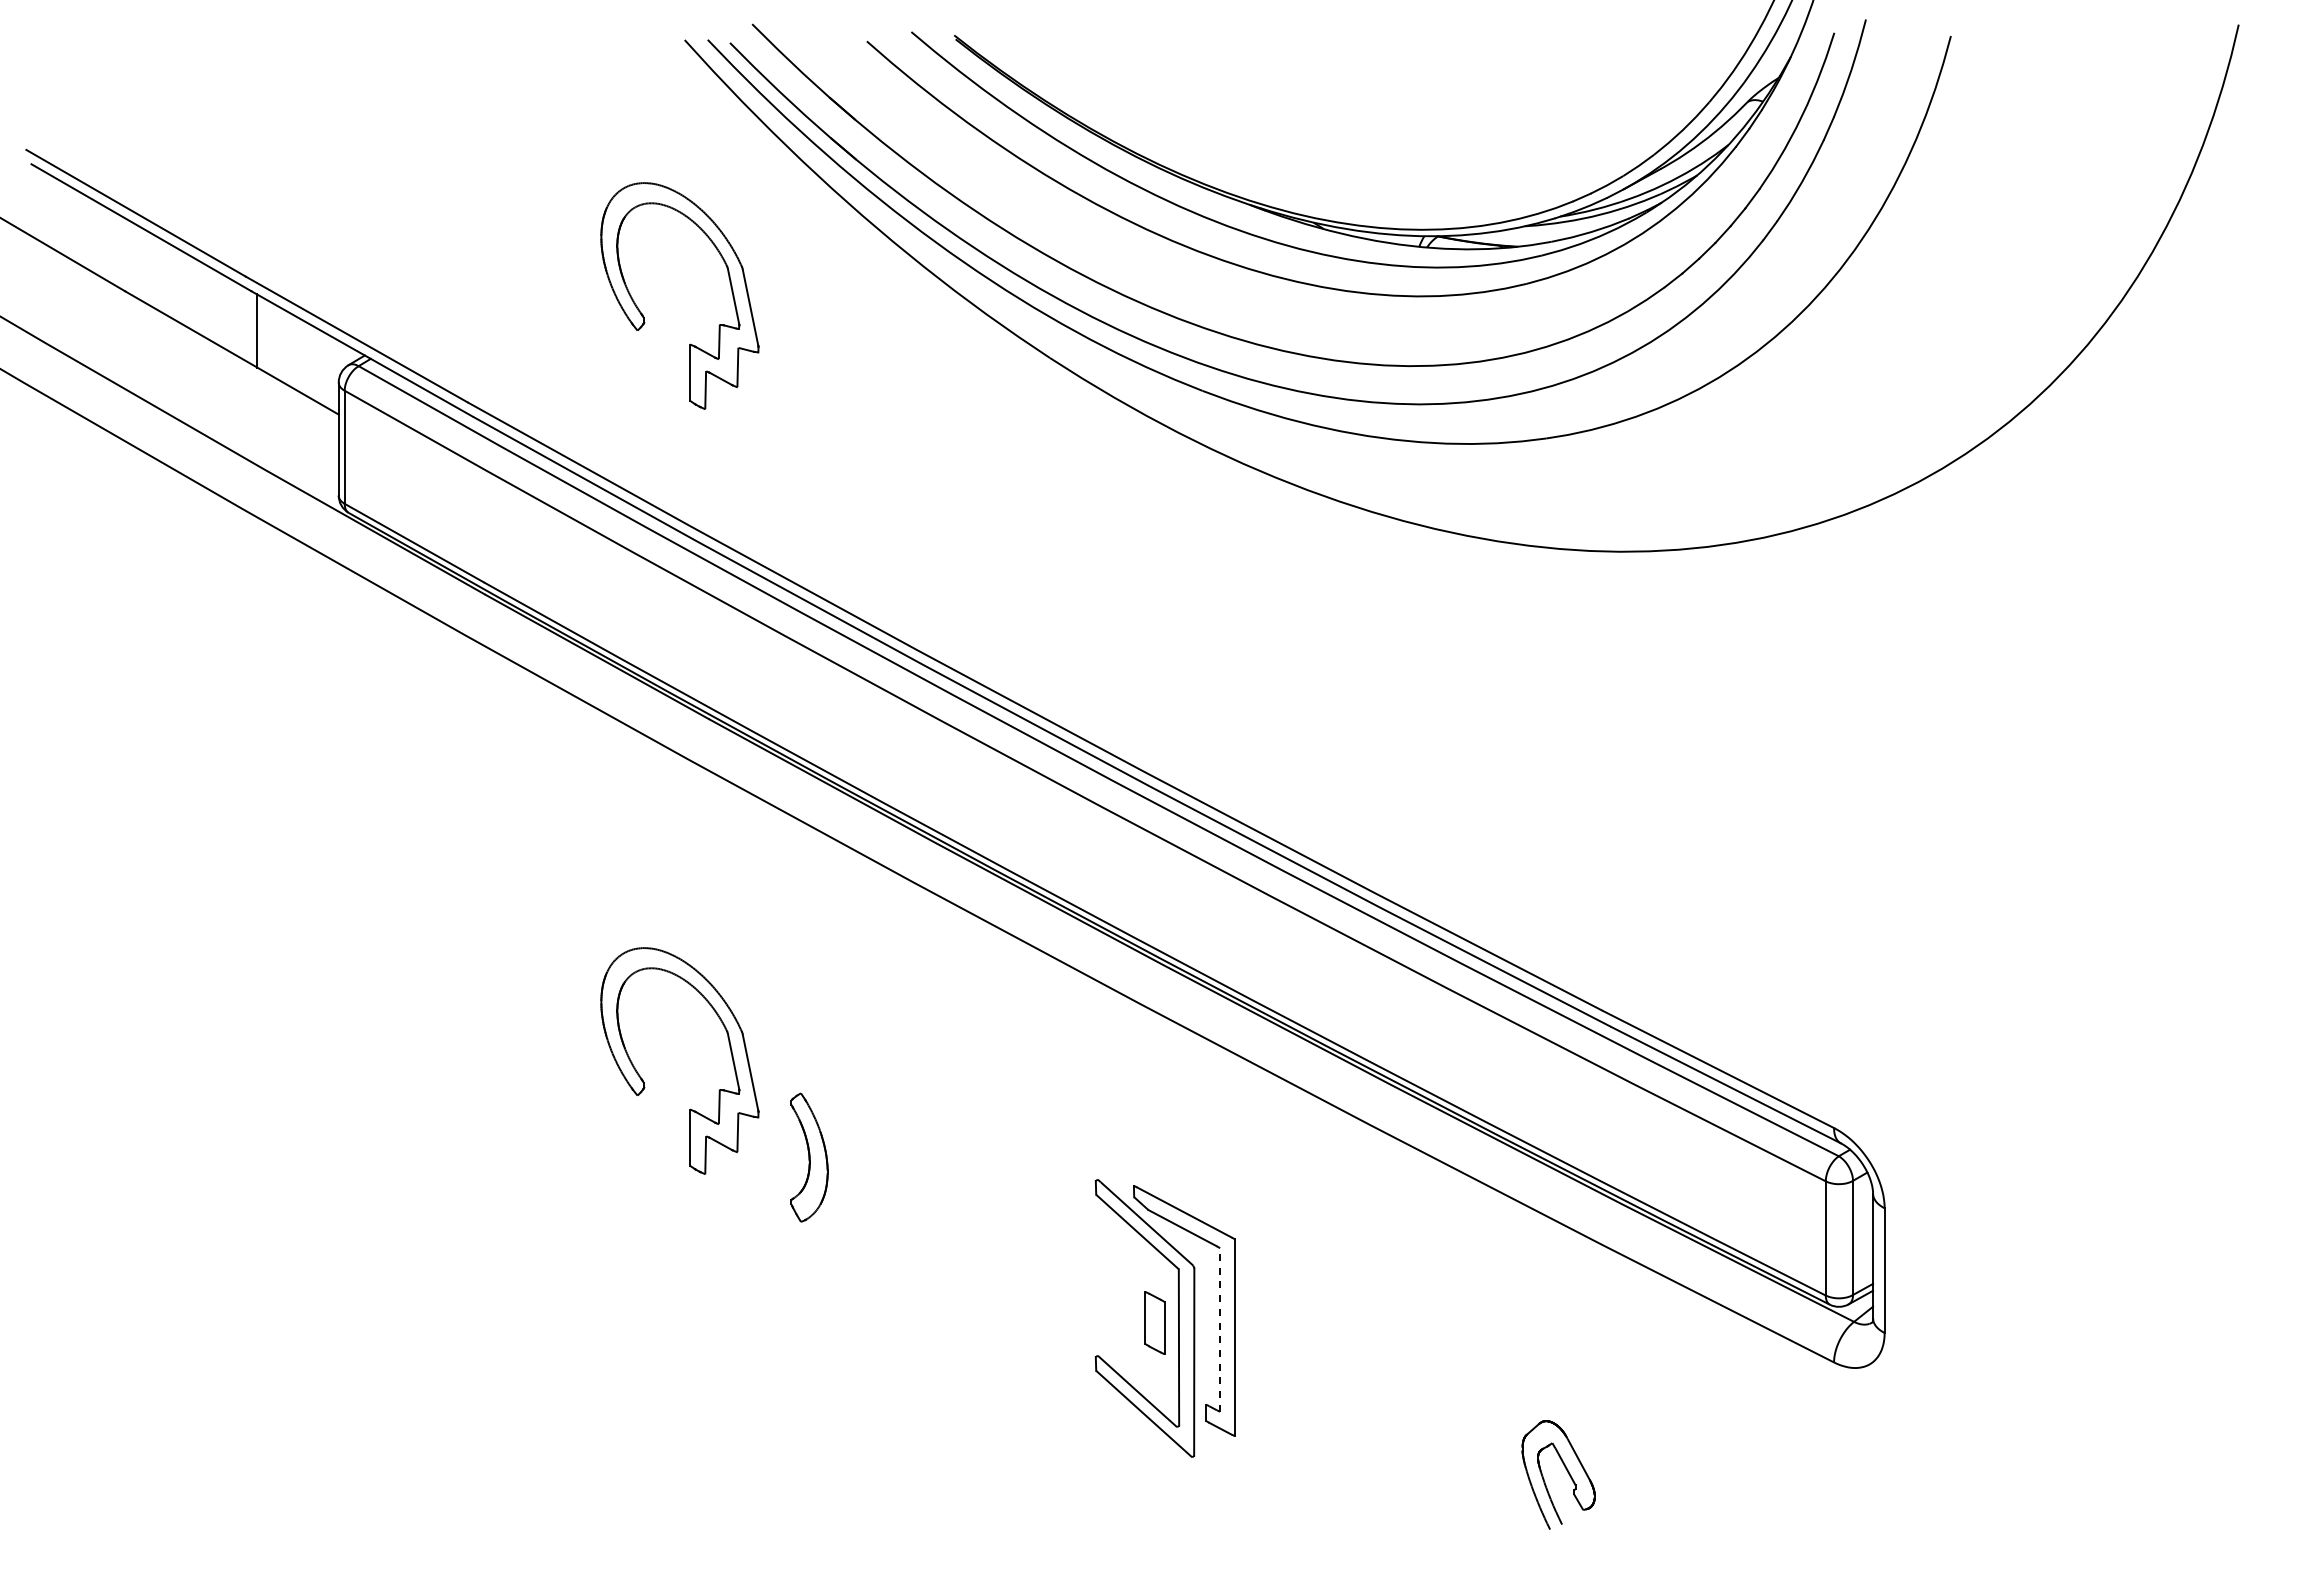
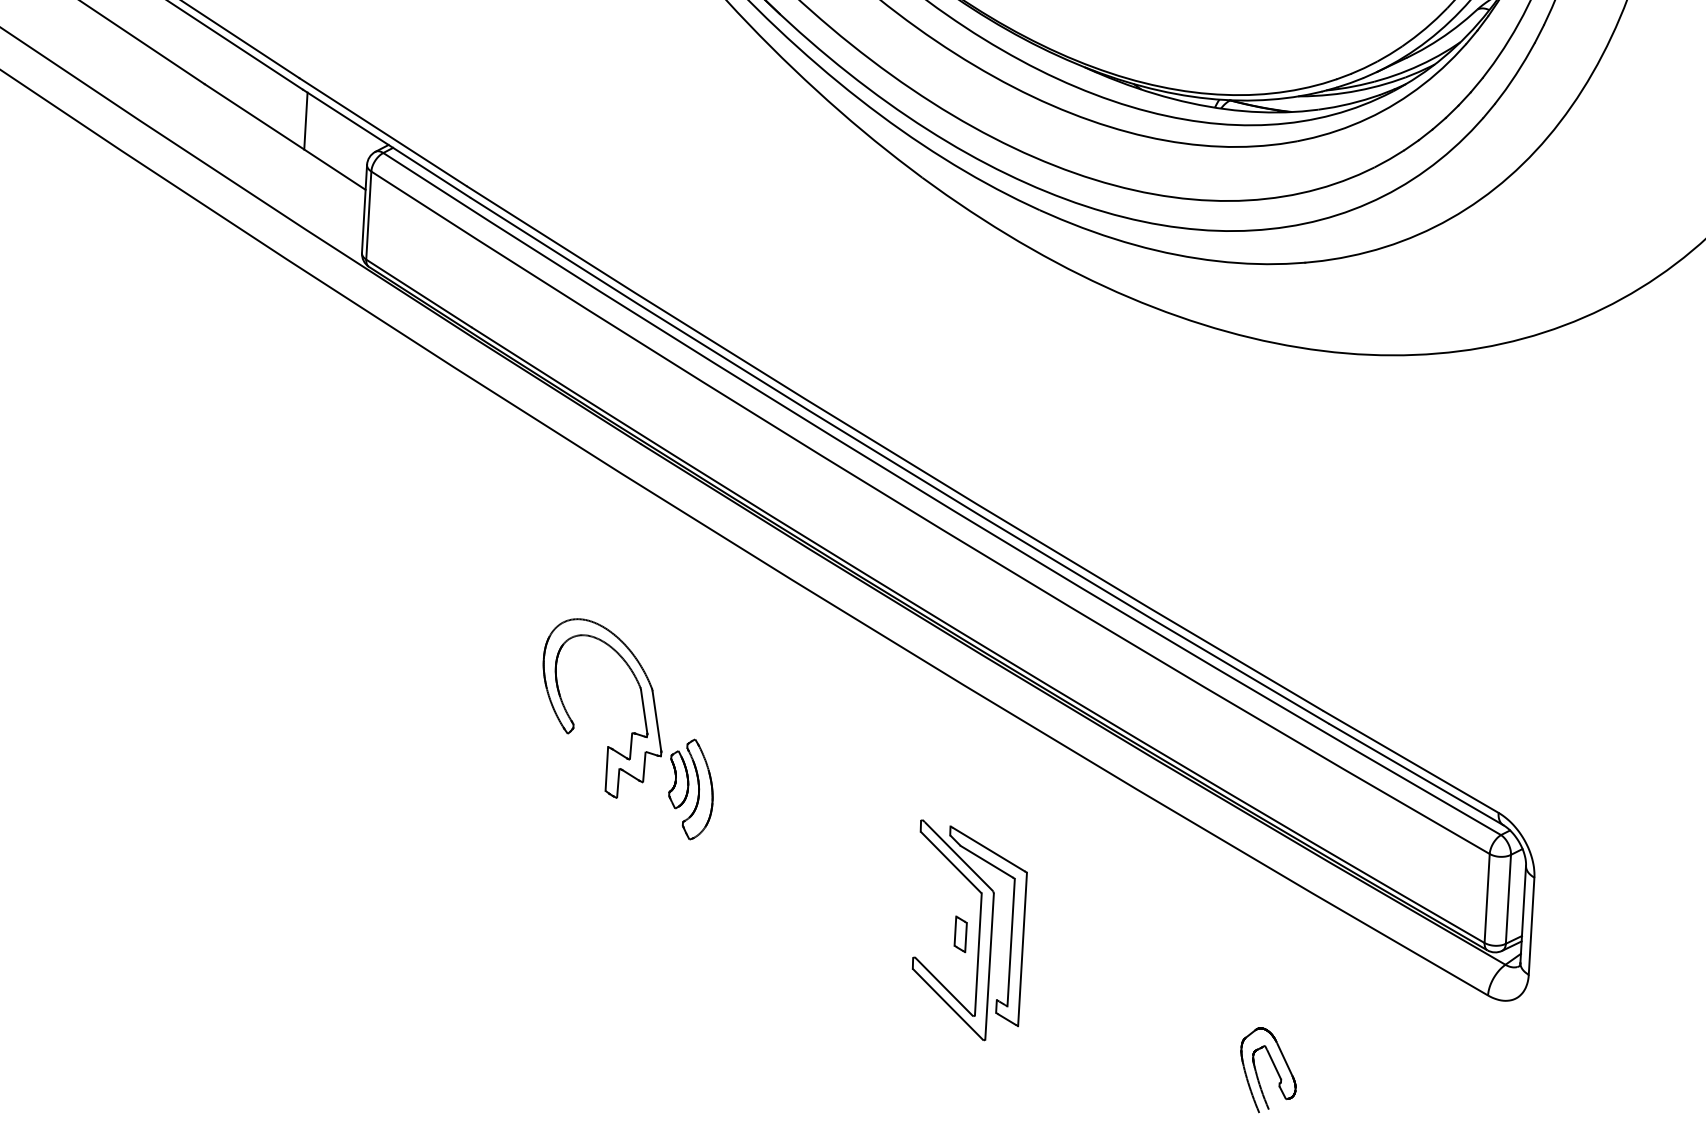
part: (643, 314) -> (607, 125), removed
part: (783, 1145) -> (679, 779), added
part: (1154, 1323) -> (960, 934), size x0.71
line: (1220, 1329) -> (1011, 942), dashed -> solid

